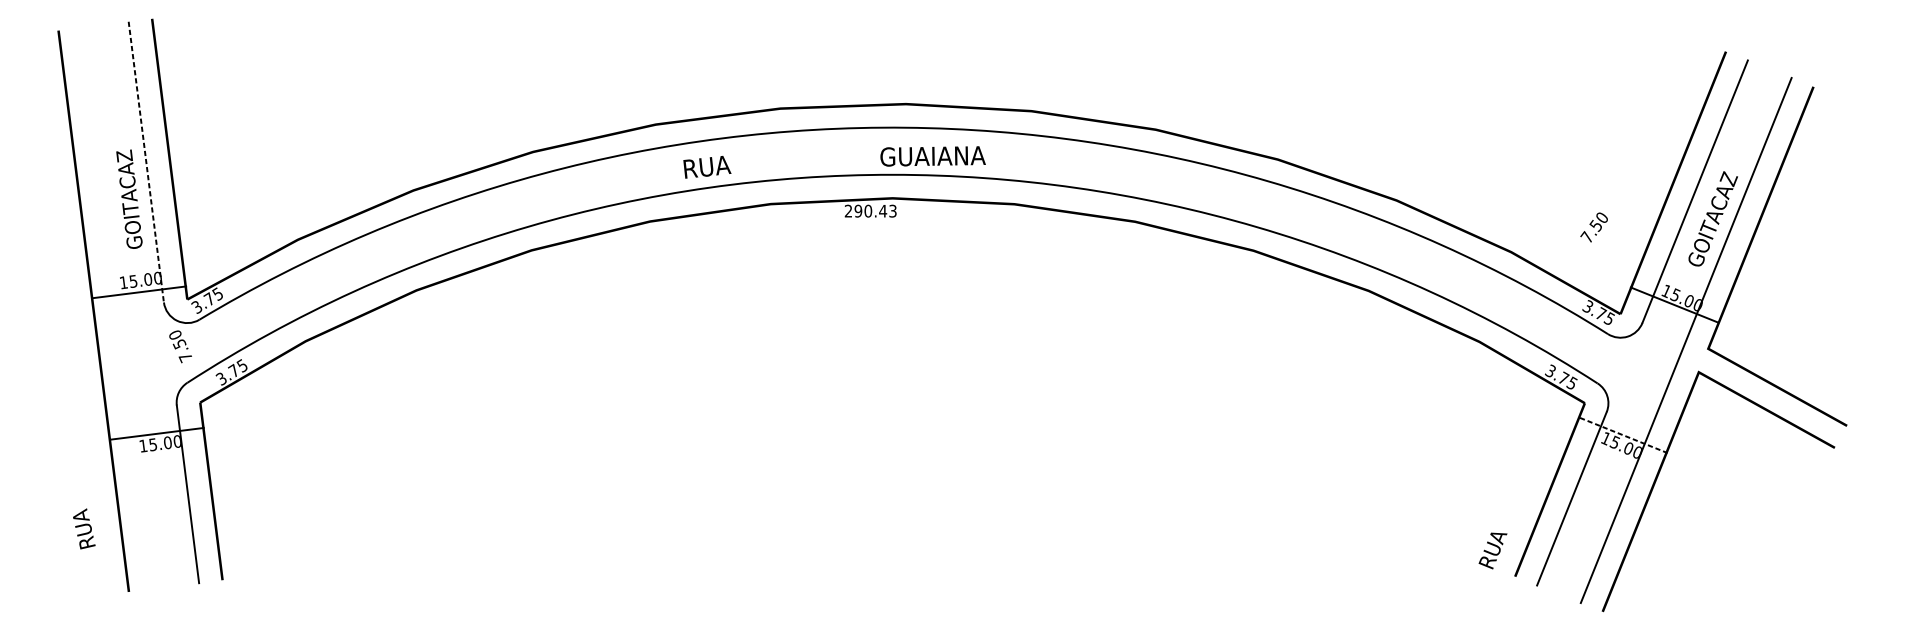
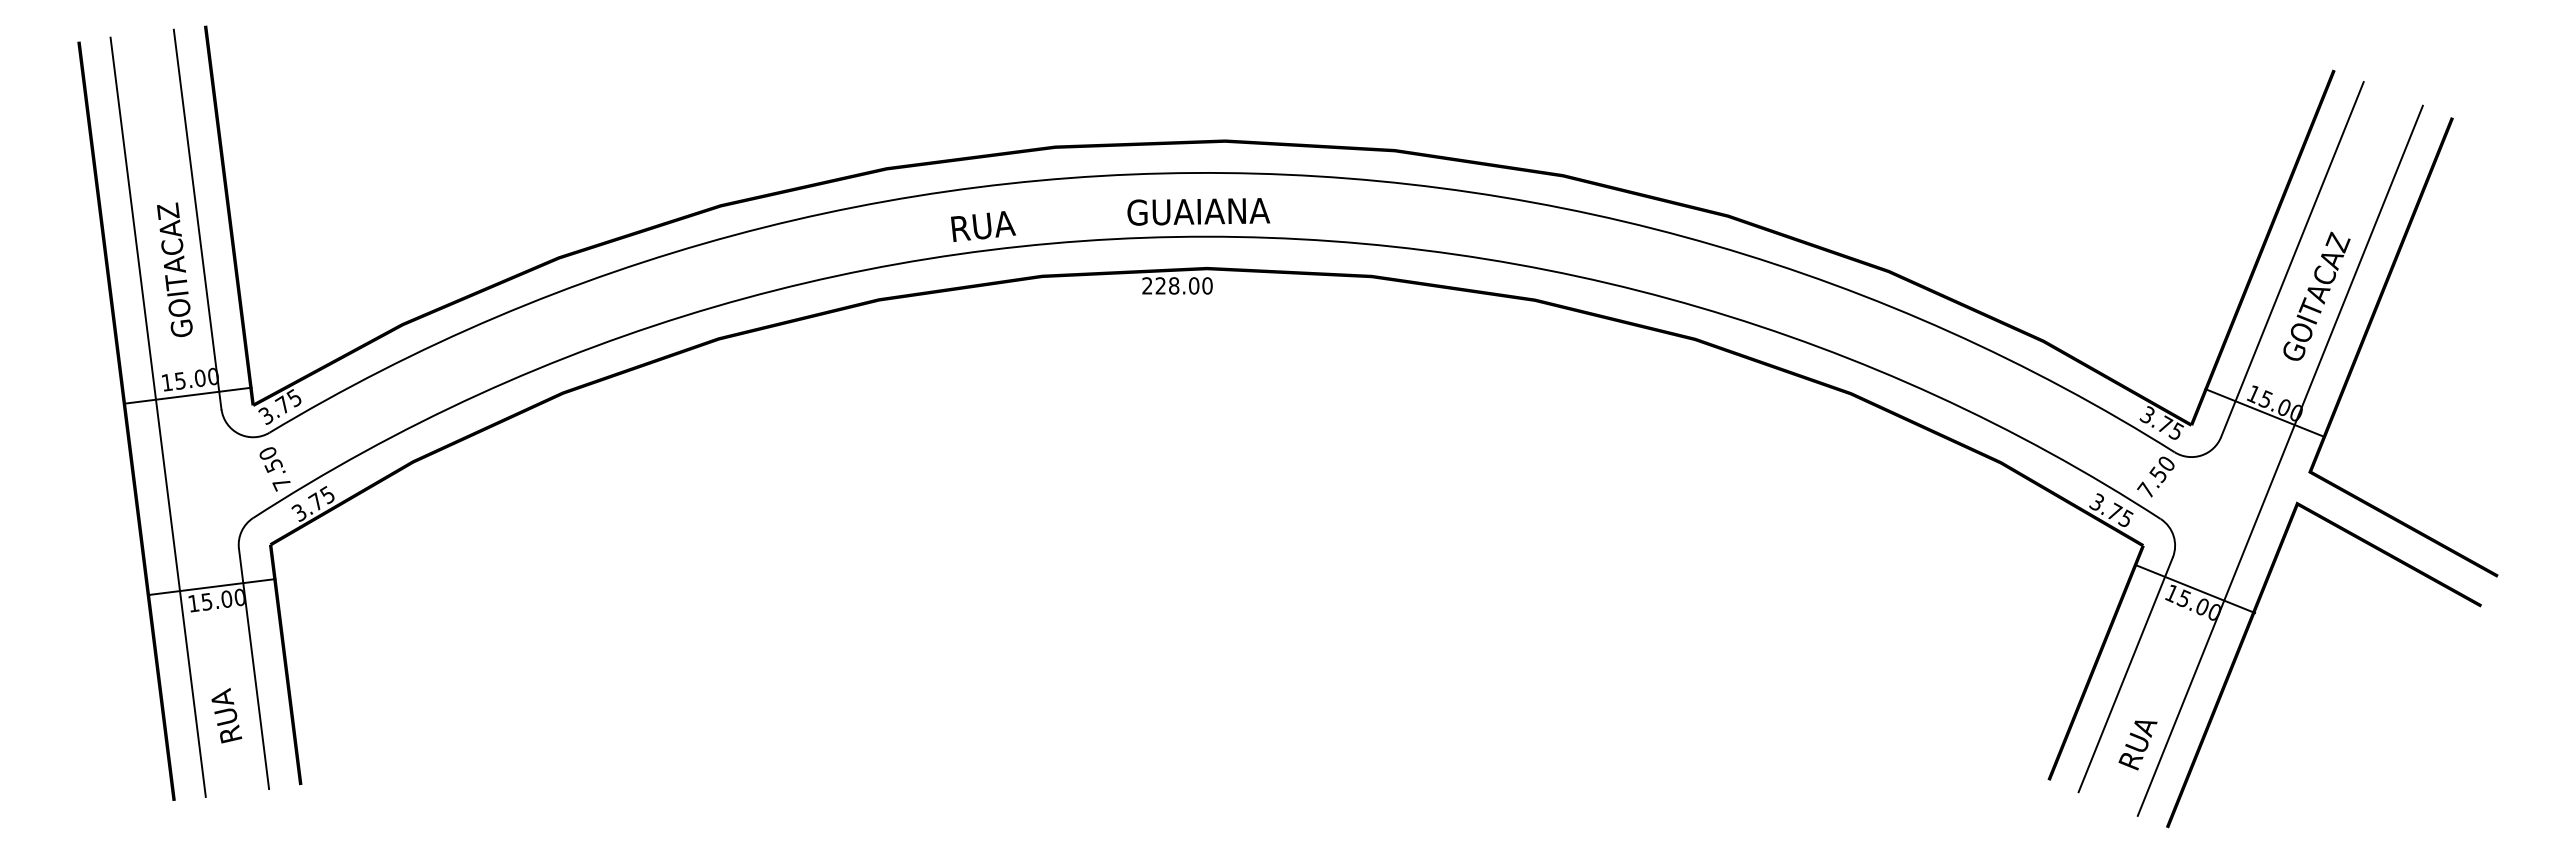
text: (932, 156) -> (1198, 211), moved
line: (146, 162) -> (197, 220), dashed -> solid
text: (707, 167) -> (983, 226), moved
text: (875, 210) -> (1183, 285), 290.43 -> 228.00
text: (1593, 227) -> (2155, 476), moved
line: (116, 307) -> (157, 416), added
text: (180, 346) -> (274, 469), moved
line: (1623, 435) -> (2195, 589), dashed -> solid
text: (84, 528) -> (226, 715), moved
text: (1492, 550) -> (2137, 745), moved

